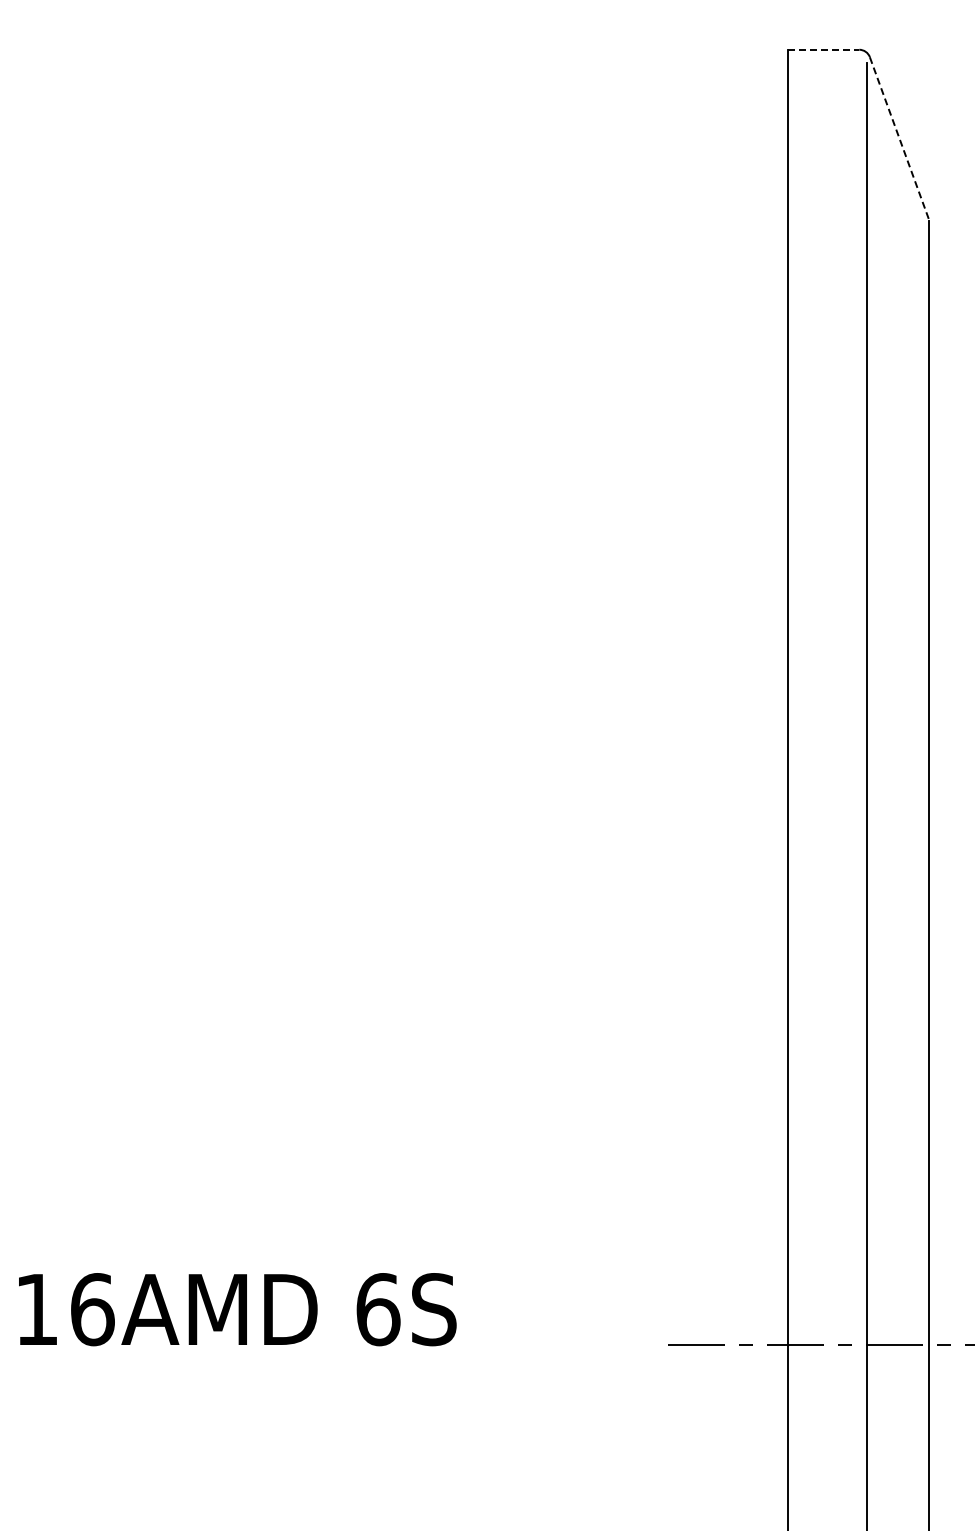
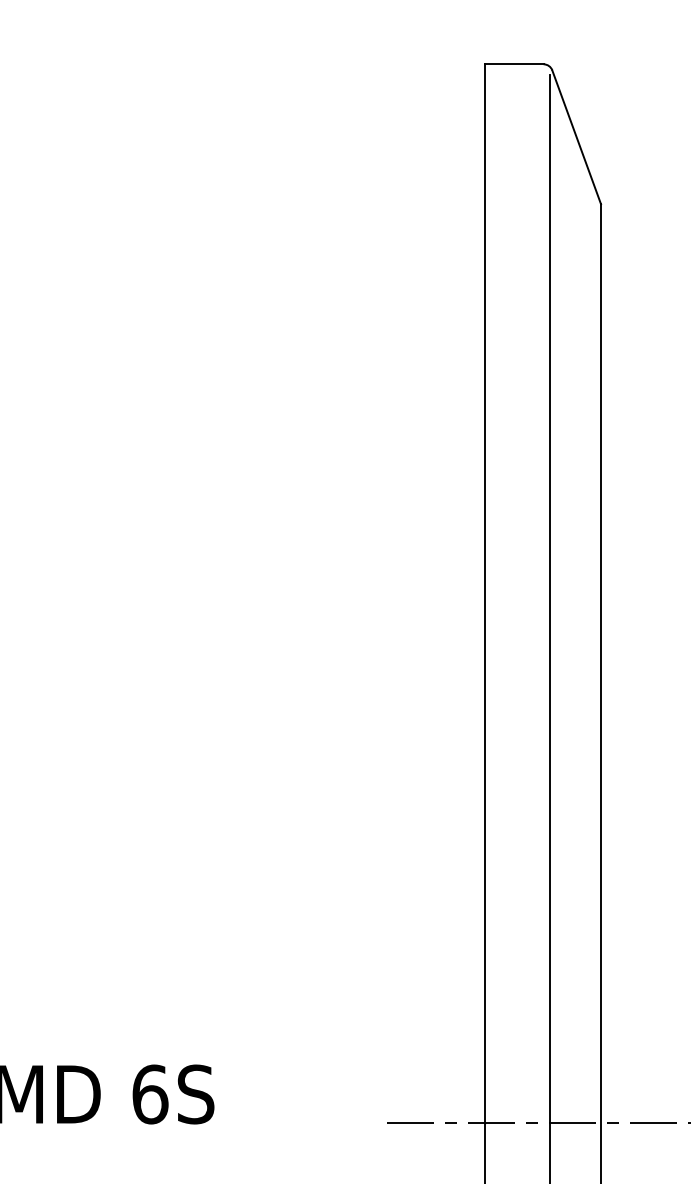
line: (823, 49) -> (514, 64), dashed -> solid
line: (899, 139) -> (576, 137), dashed -> solid

